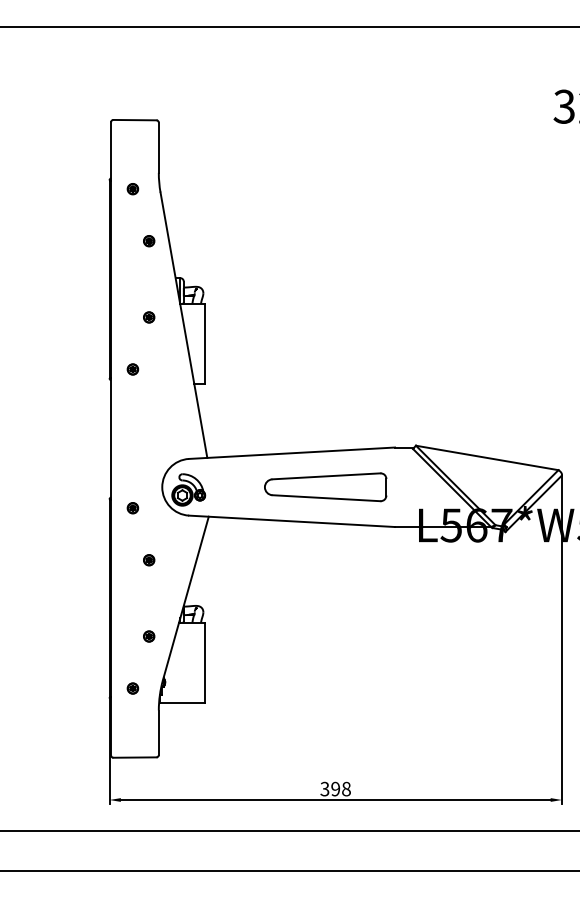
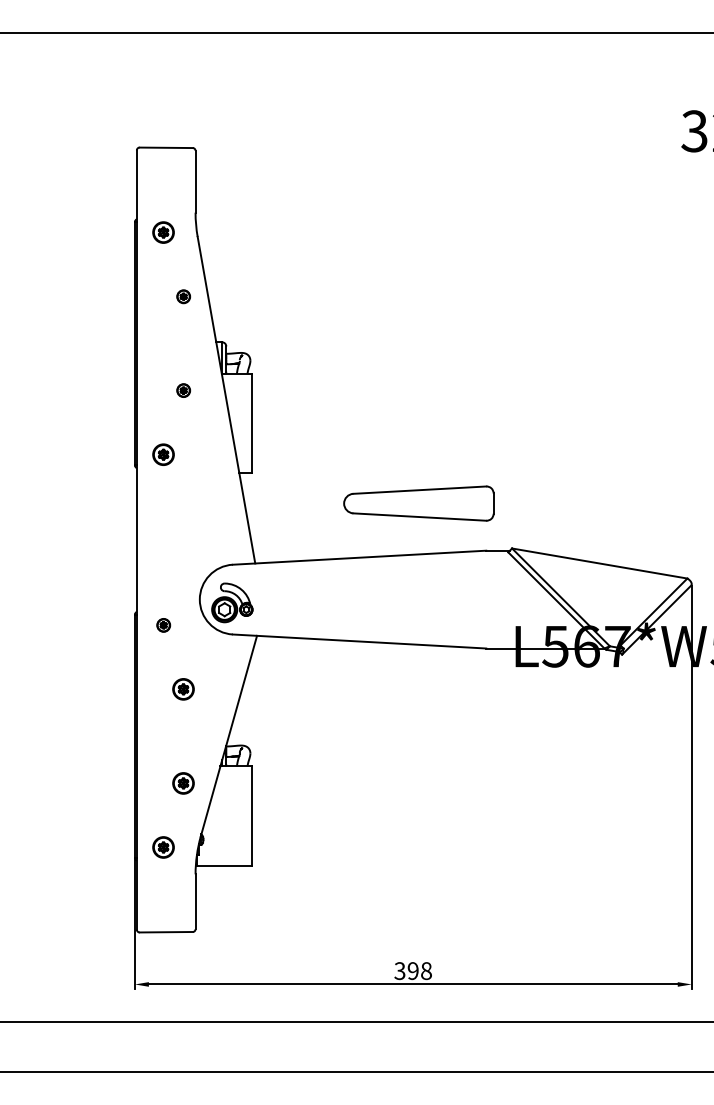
part: (132, 188) -> (163, 232), size x1.6
part: (132, 369) -> (163, 454), size x1.6
part: (325, 487) -> (418, 503), moved
part: (149, 560) -> (183, 689), size x1.6
part: (149, 635) -> (183, 782), size x1.6
part: (132, 687) -> (163, 846), size x1.6

